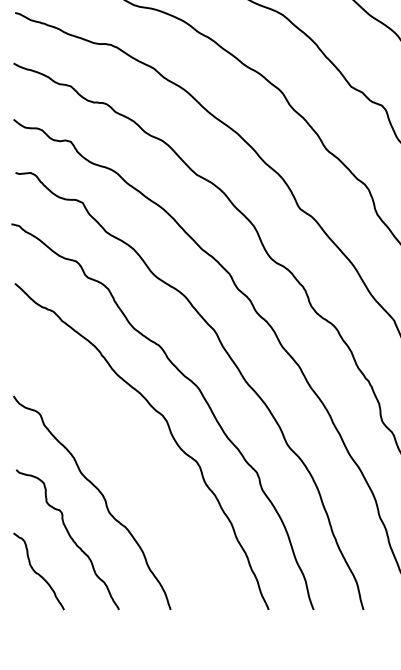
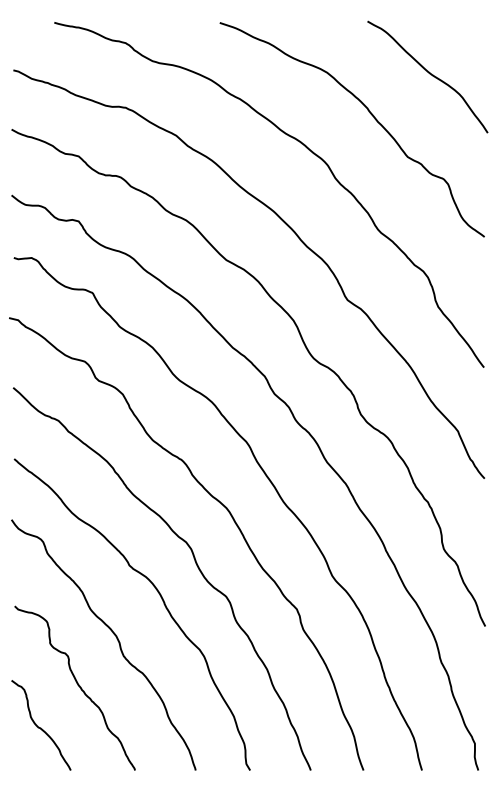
curve: (143, 468) -> (163, 604), added

